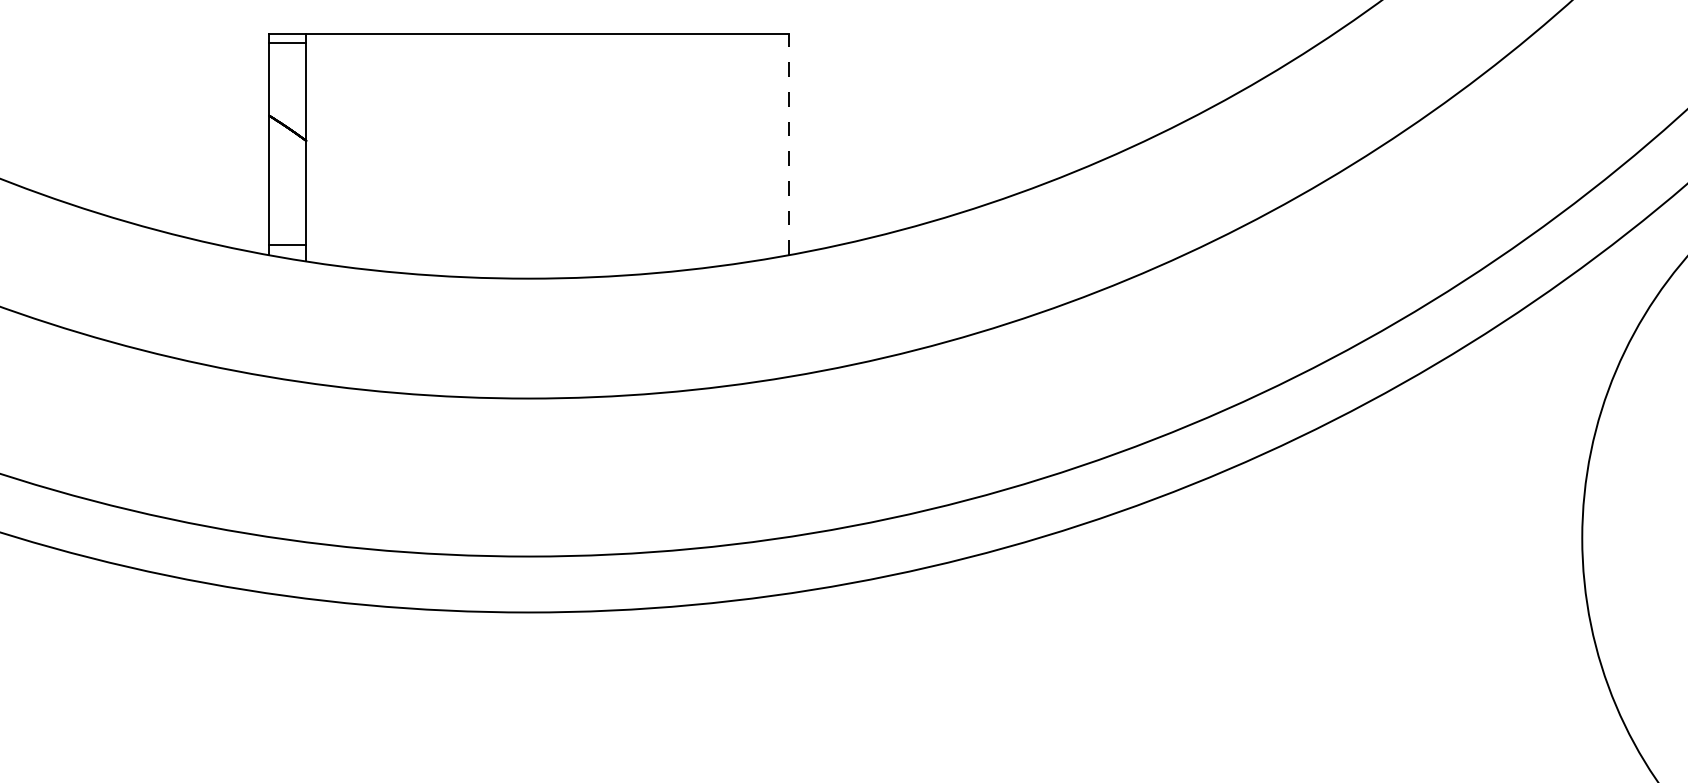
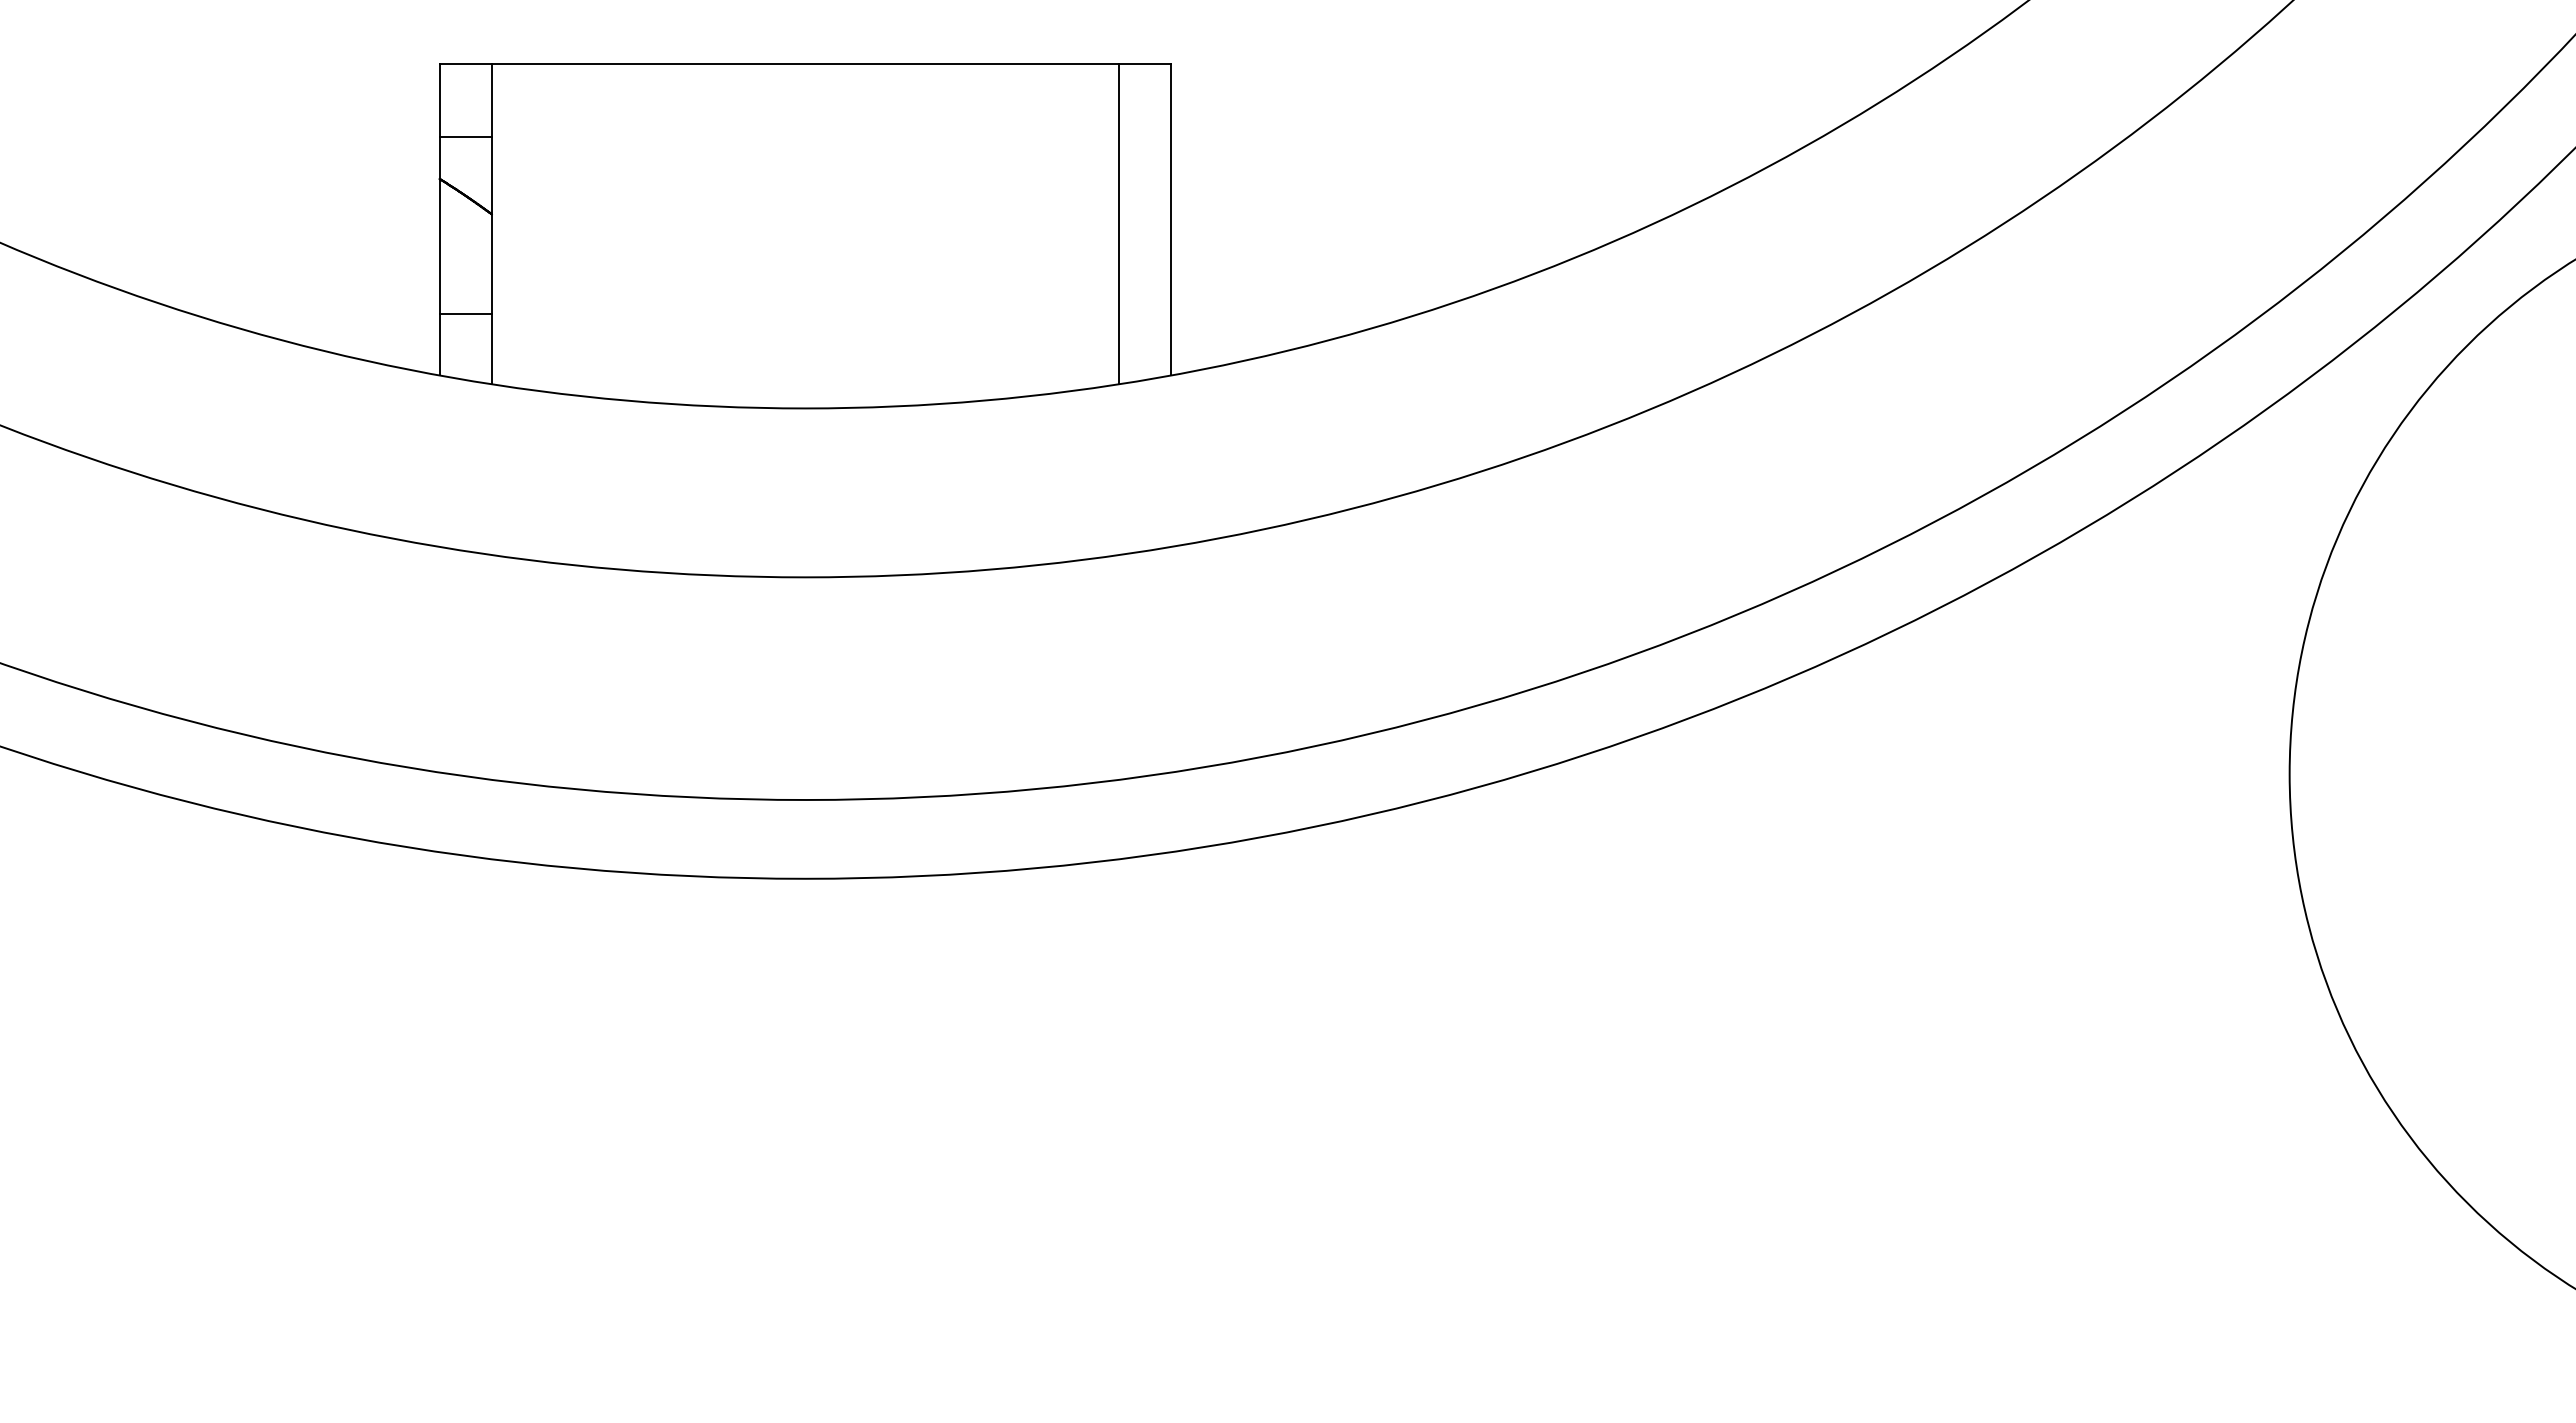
line: (287, 43) -> (465, 136), moved
line: (788, 144) -> (1171, 219), dashed -> solid
line: (751, 147) -> (1119, 223), added
line: (287, 245) -> (465, 314), moved

